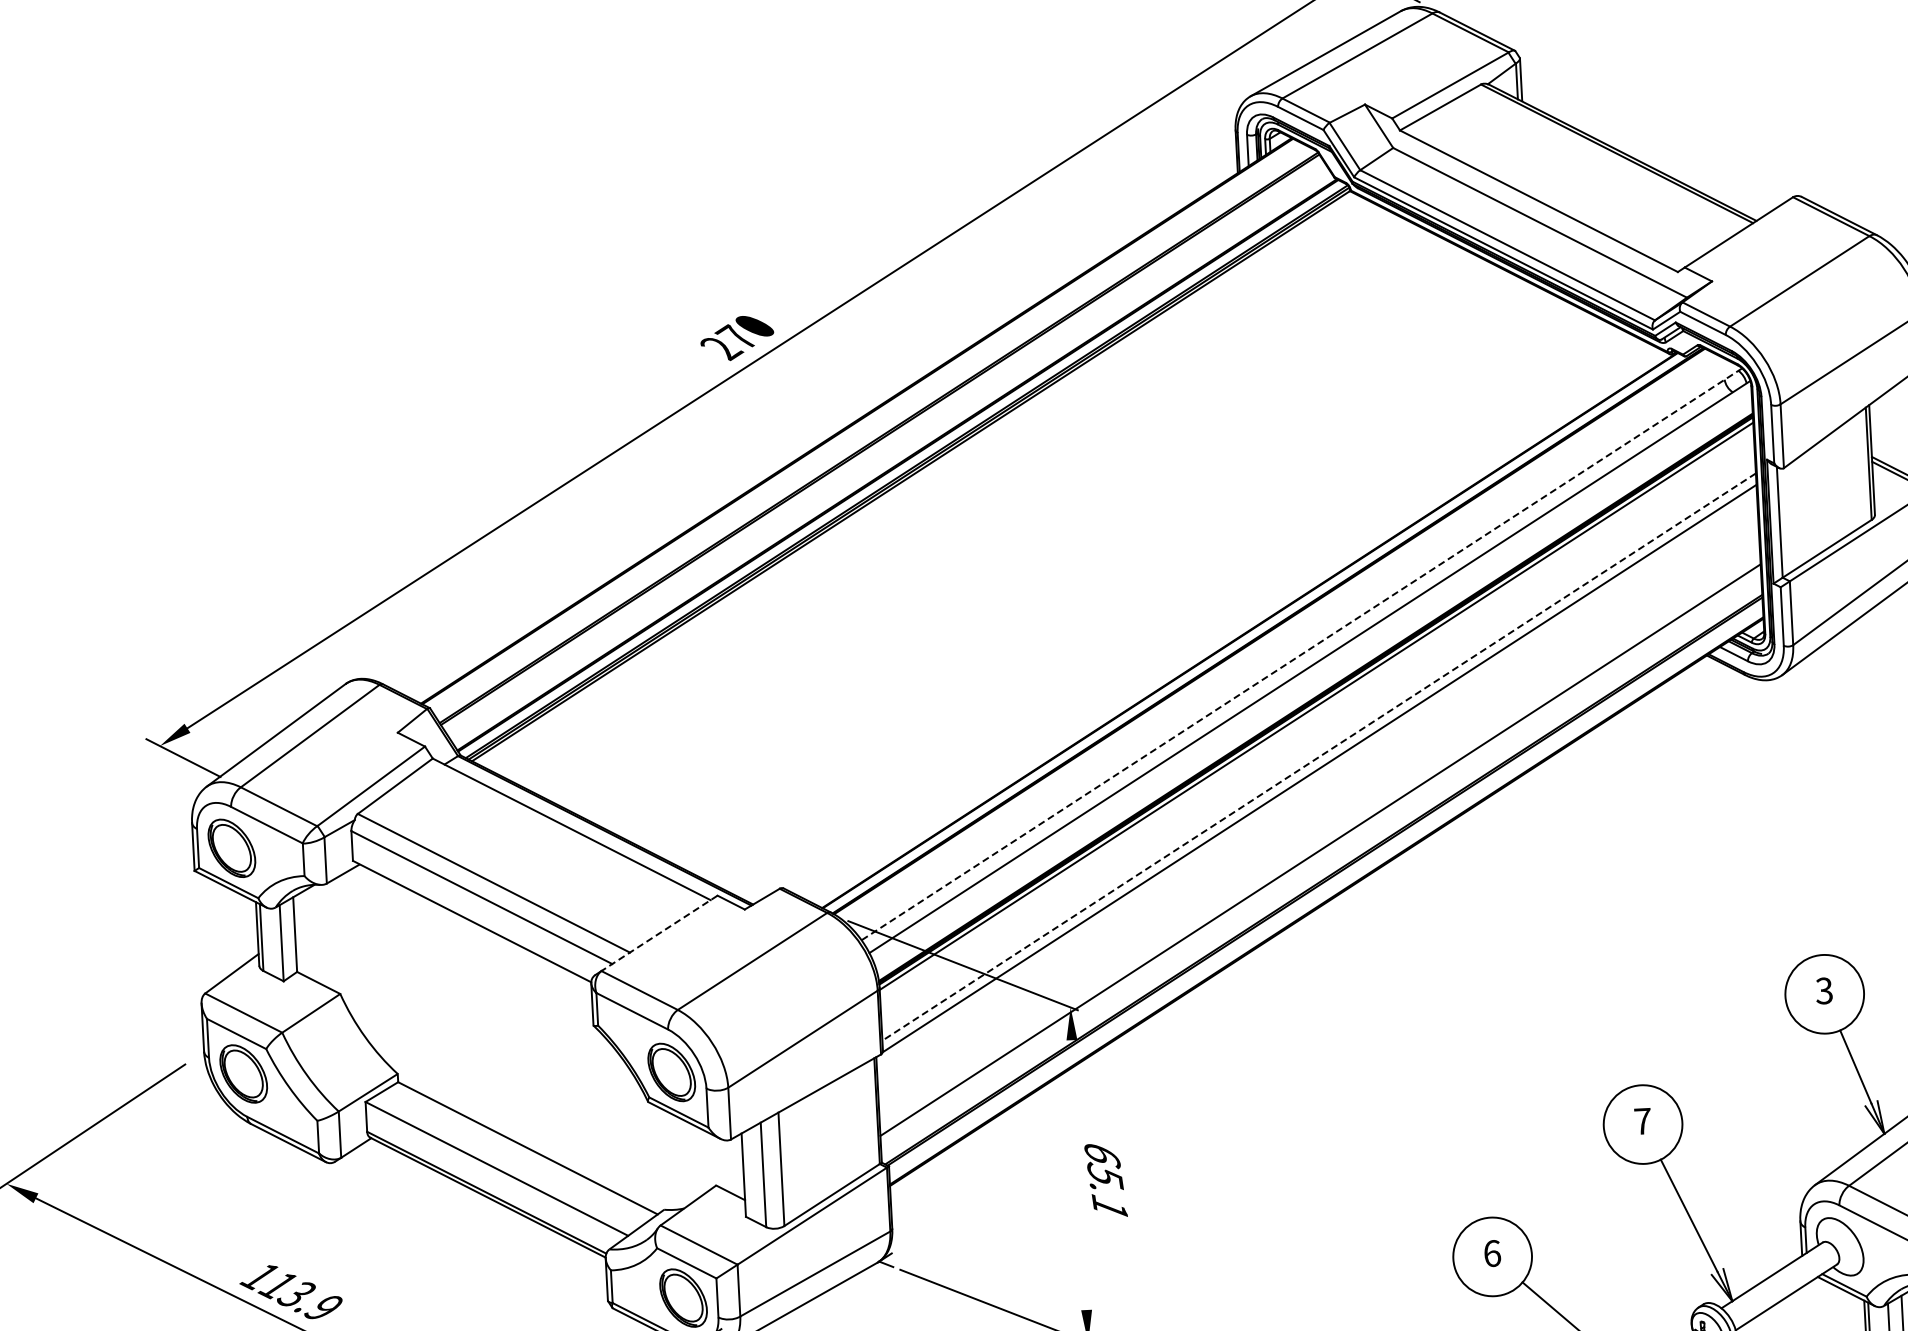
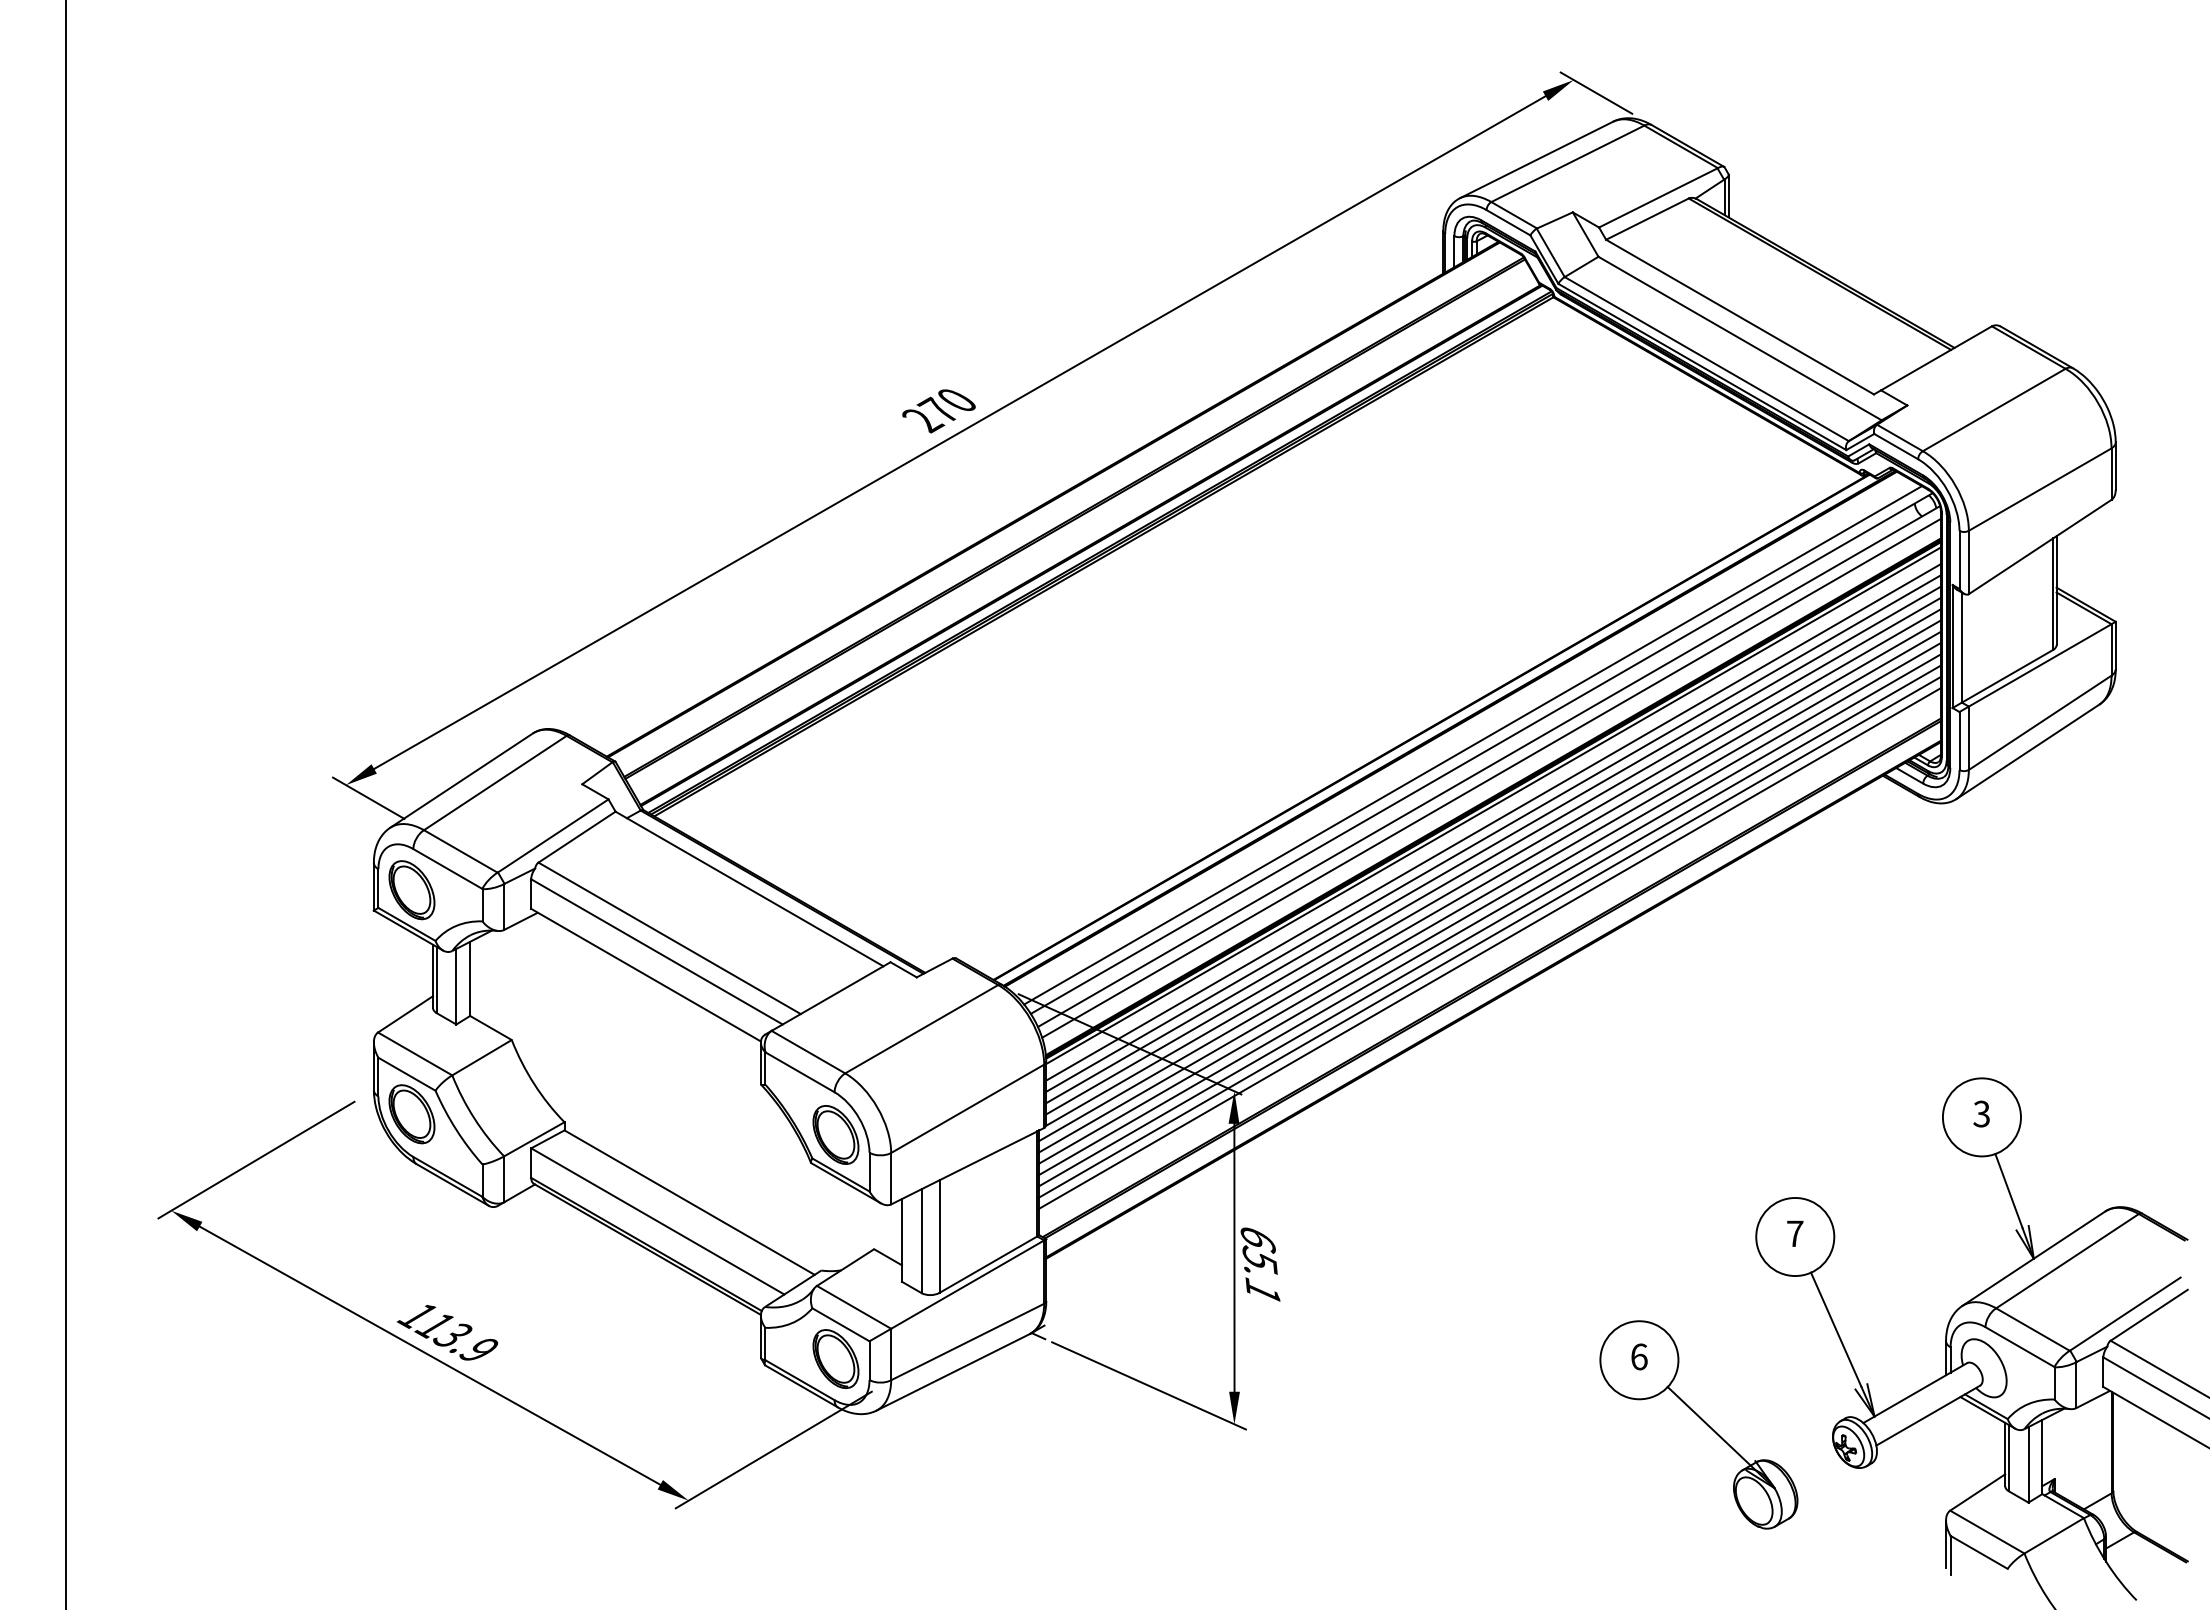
line: (1292, 646) -> (1472, 745), added
line: (1301, 654) -> (1481, 753), dashed -> solid
line: (1312, 677) -> (1491, 777), added
line: (1317, 723) -> (1493, 822), added
line: (1317, 734) -> (1493, 833), added
line: (1318, 745) -> (1493, 844), added
line: (1319, 757) -> (1493, 856), dashed -> solid
line: (1316, 781) -> (1489, 880), added
line: (1316, 792) -> (1489, 891), added
line: (1317, 804) -> (1489, 903), added
line: (1318, 815) -> (1489, 914), added
line: (1318, 827) -> (1489, 925), added
line: (1319, 838) -> (1489, 936), added
line: (658, 933) -> (830, 996), dashed -> solid
line: (1079, 1174) -> (1234, 1257), added

